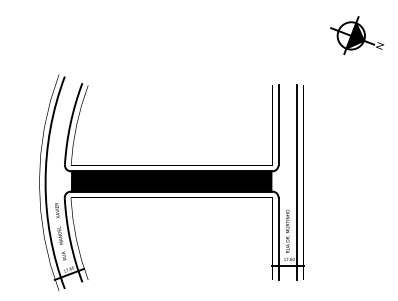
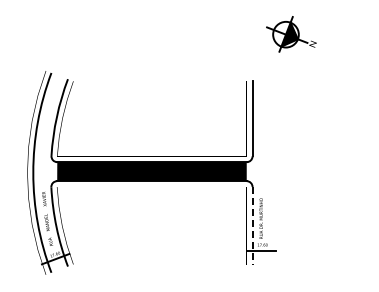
part: (357, 35) -> (291, 34), moved
line: (297, 182) -> (270, 172), removed
line: (278, 238) -> (252, 225), solid -> dashed

